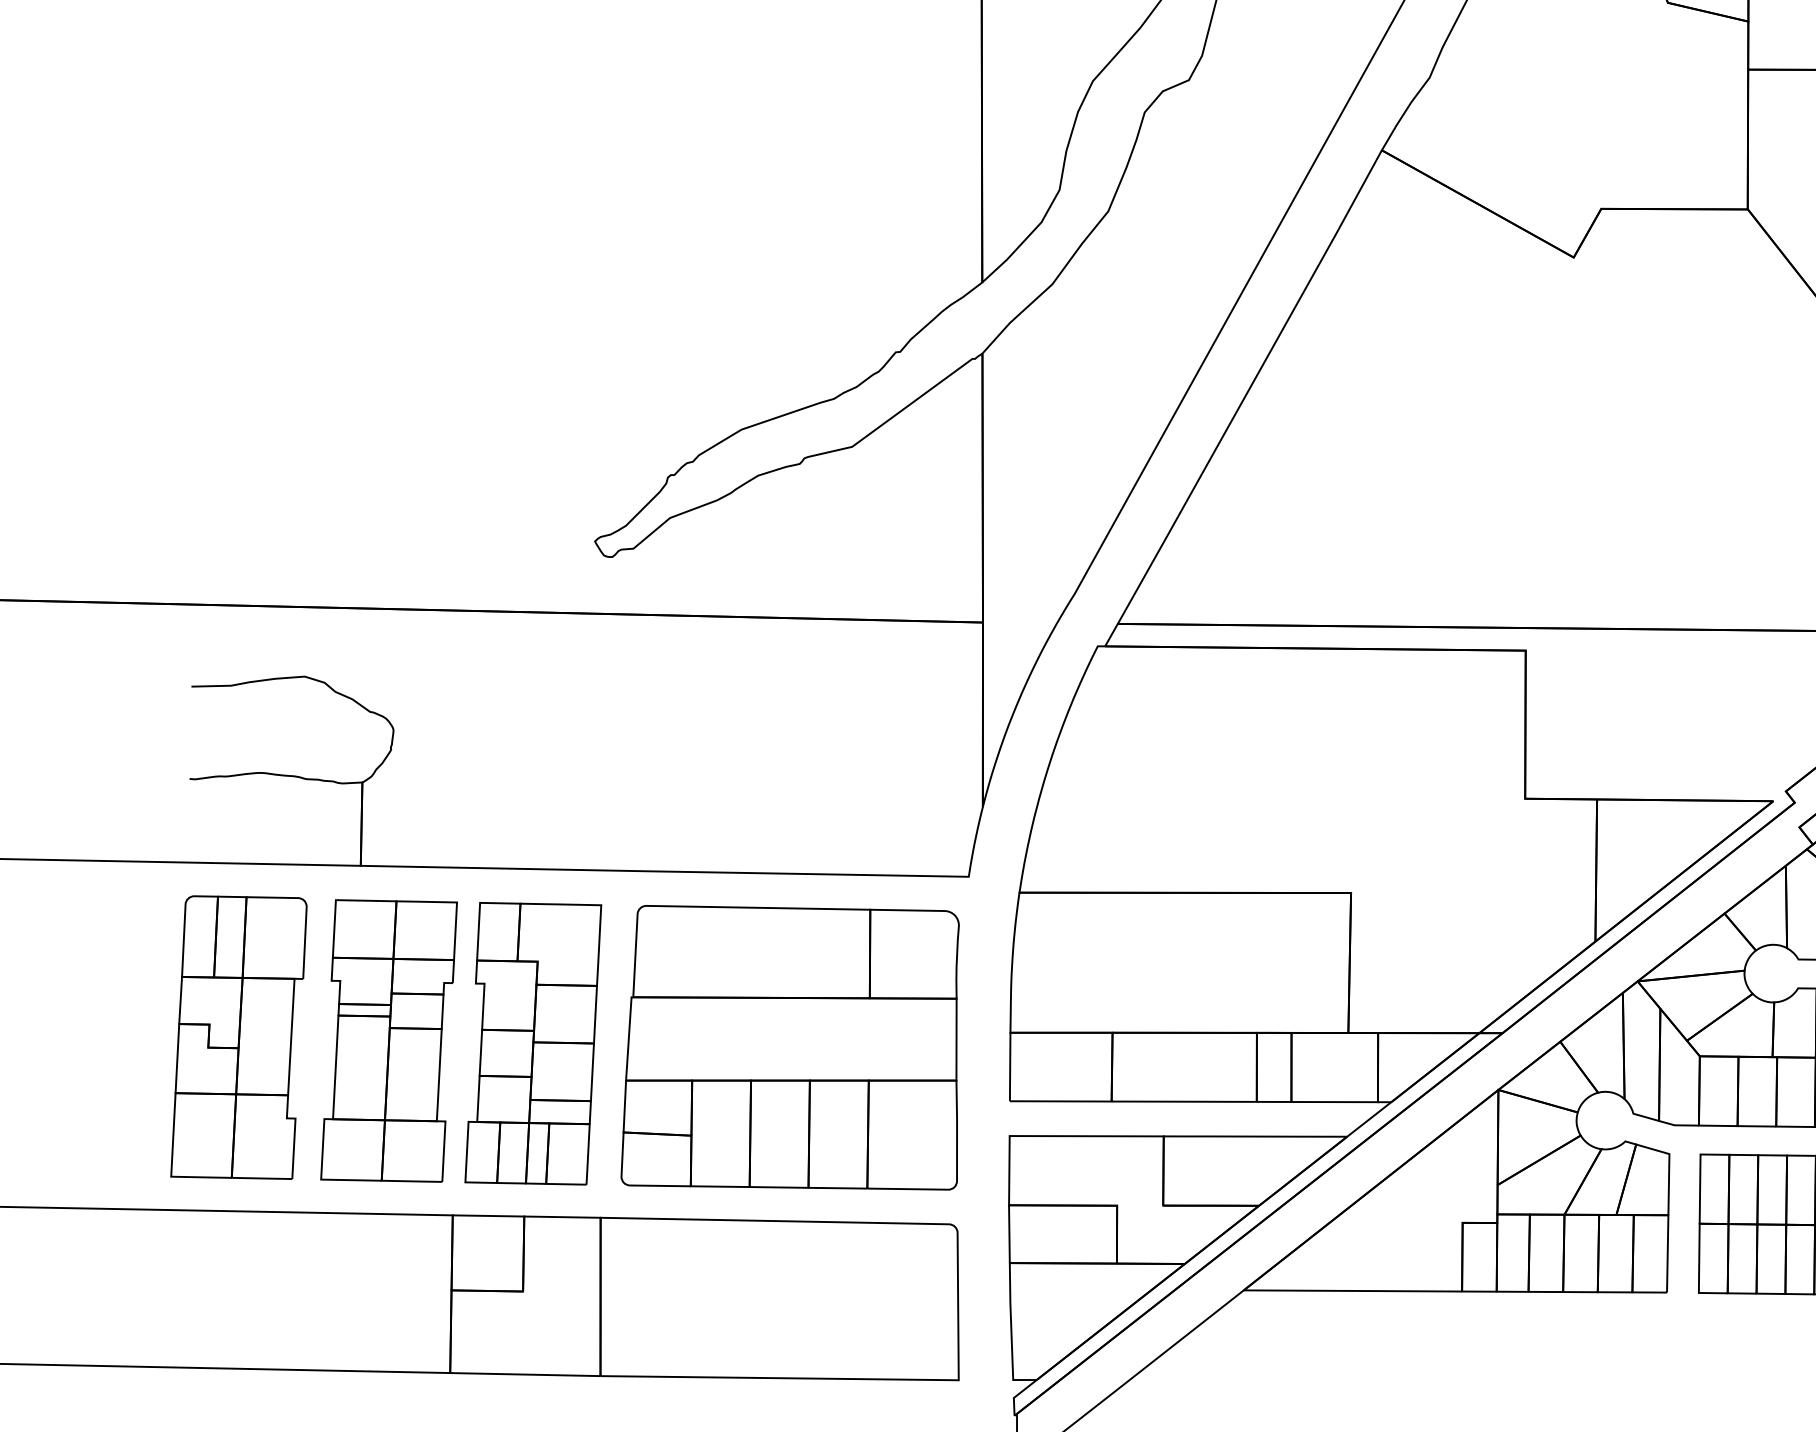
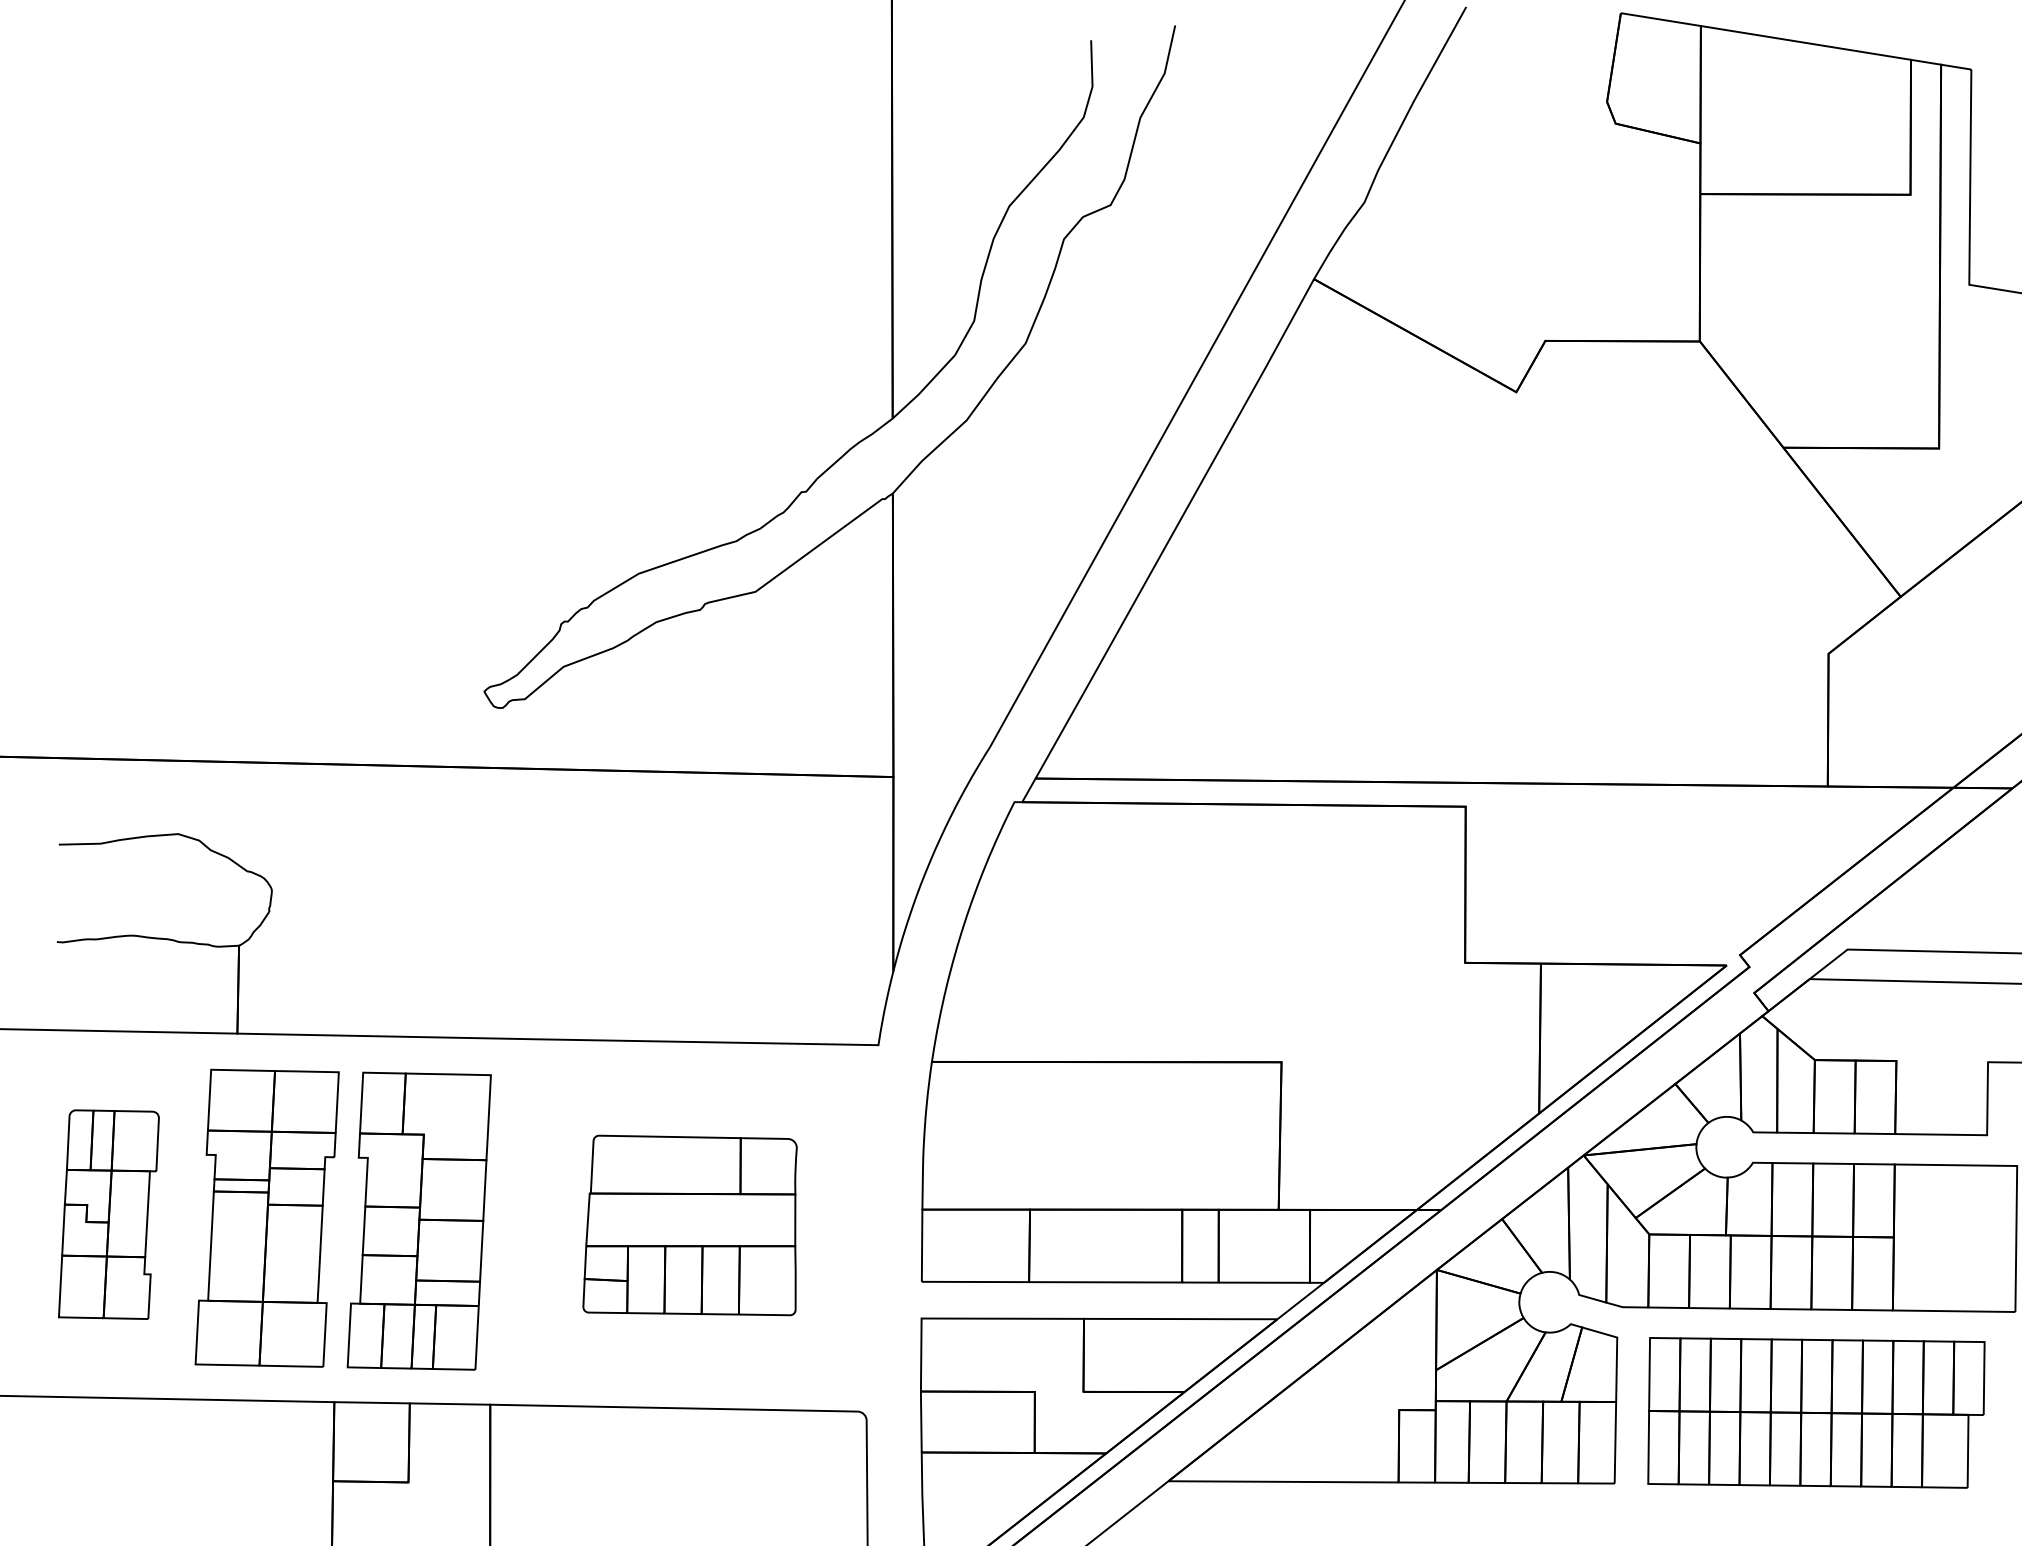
part: (238, 1037) -> (108, 1214), size x0.7
part: (789, 1047) -> (689, 1225), size x0.6

